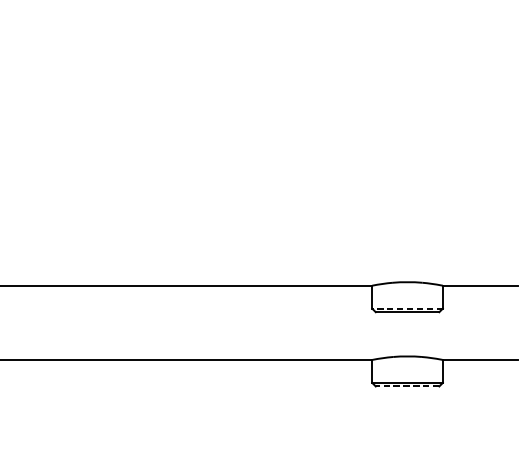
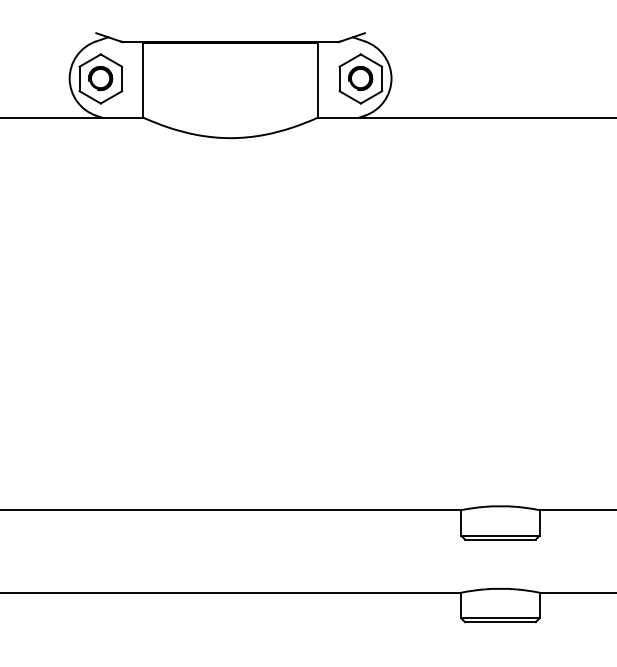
line: (406, 308) -> (499, 535), dashed -> solid
line: (406, 386) -> (499, 622), dashed -> solid

